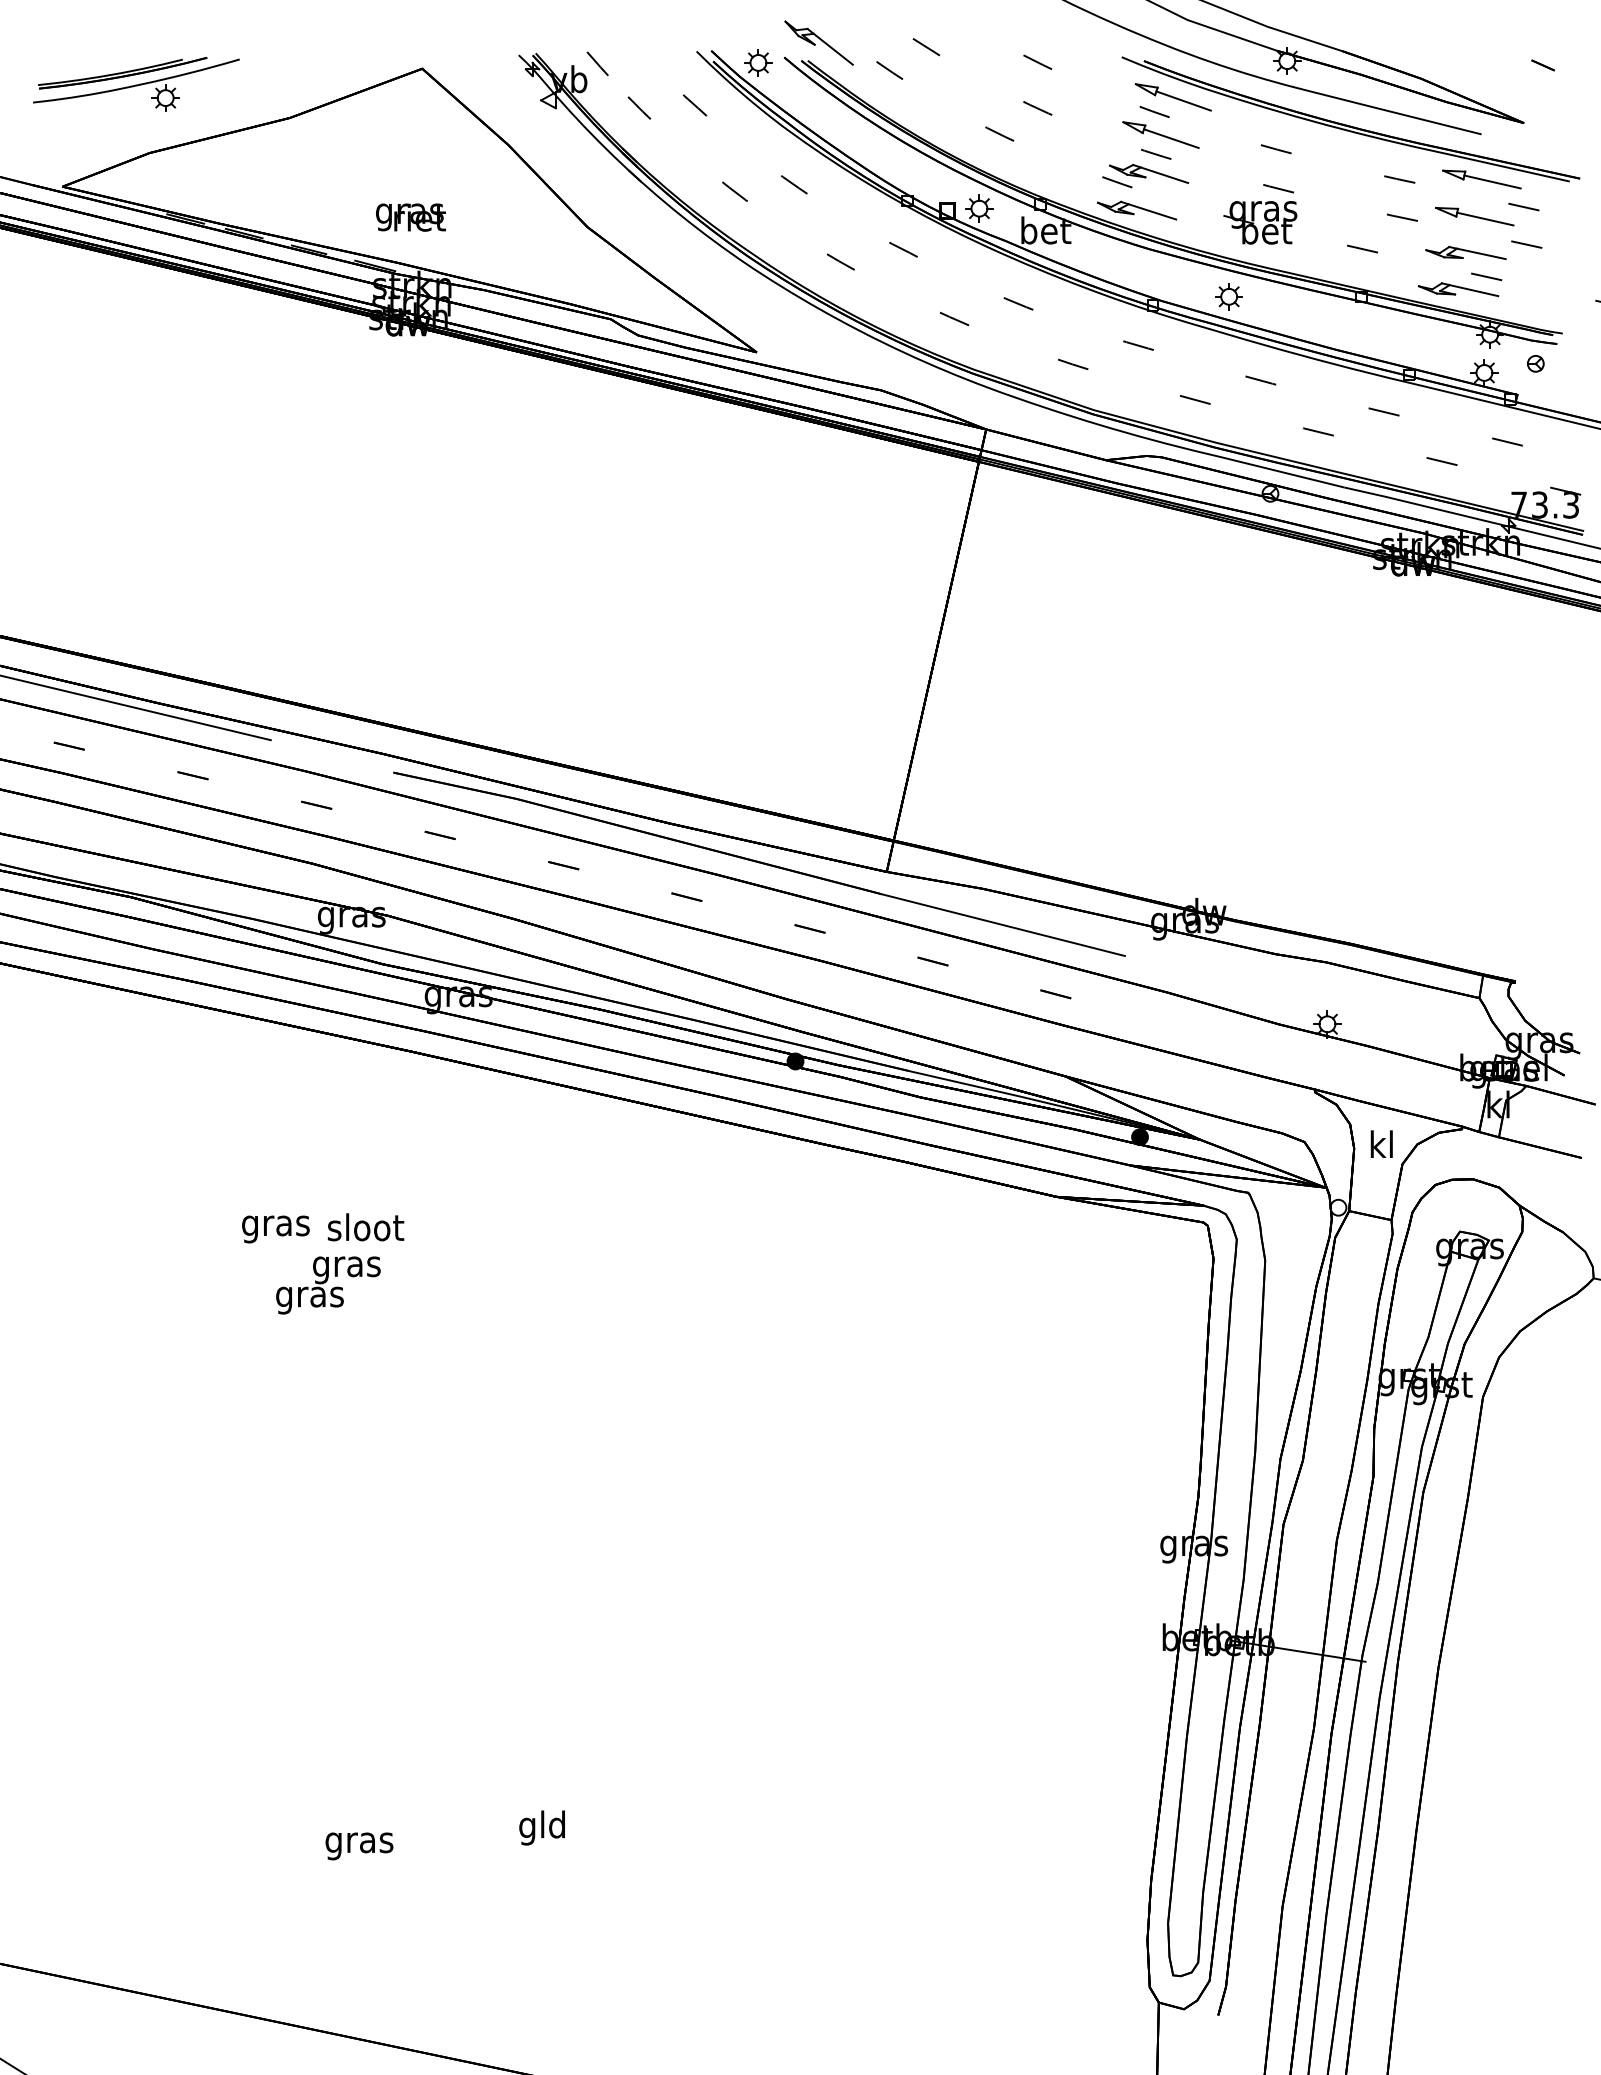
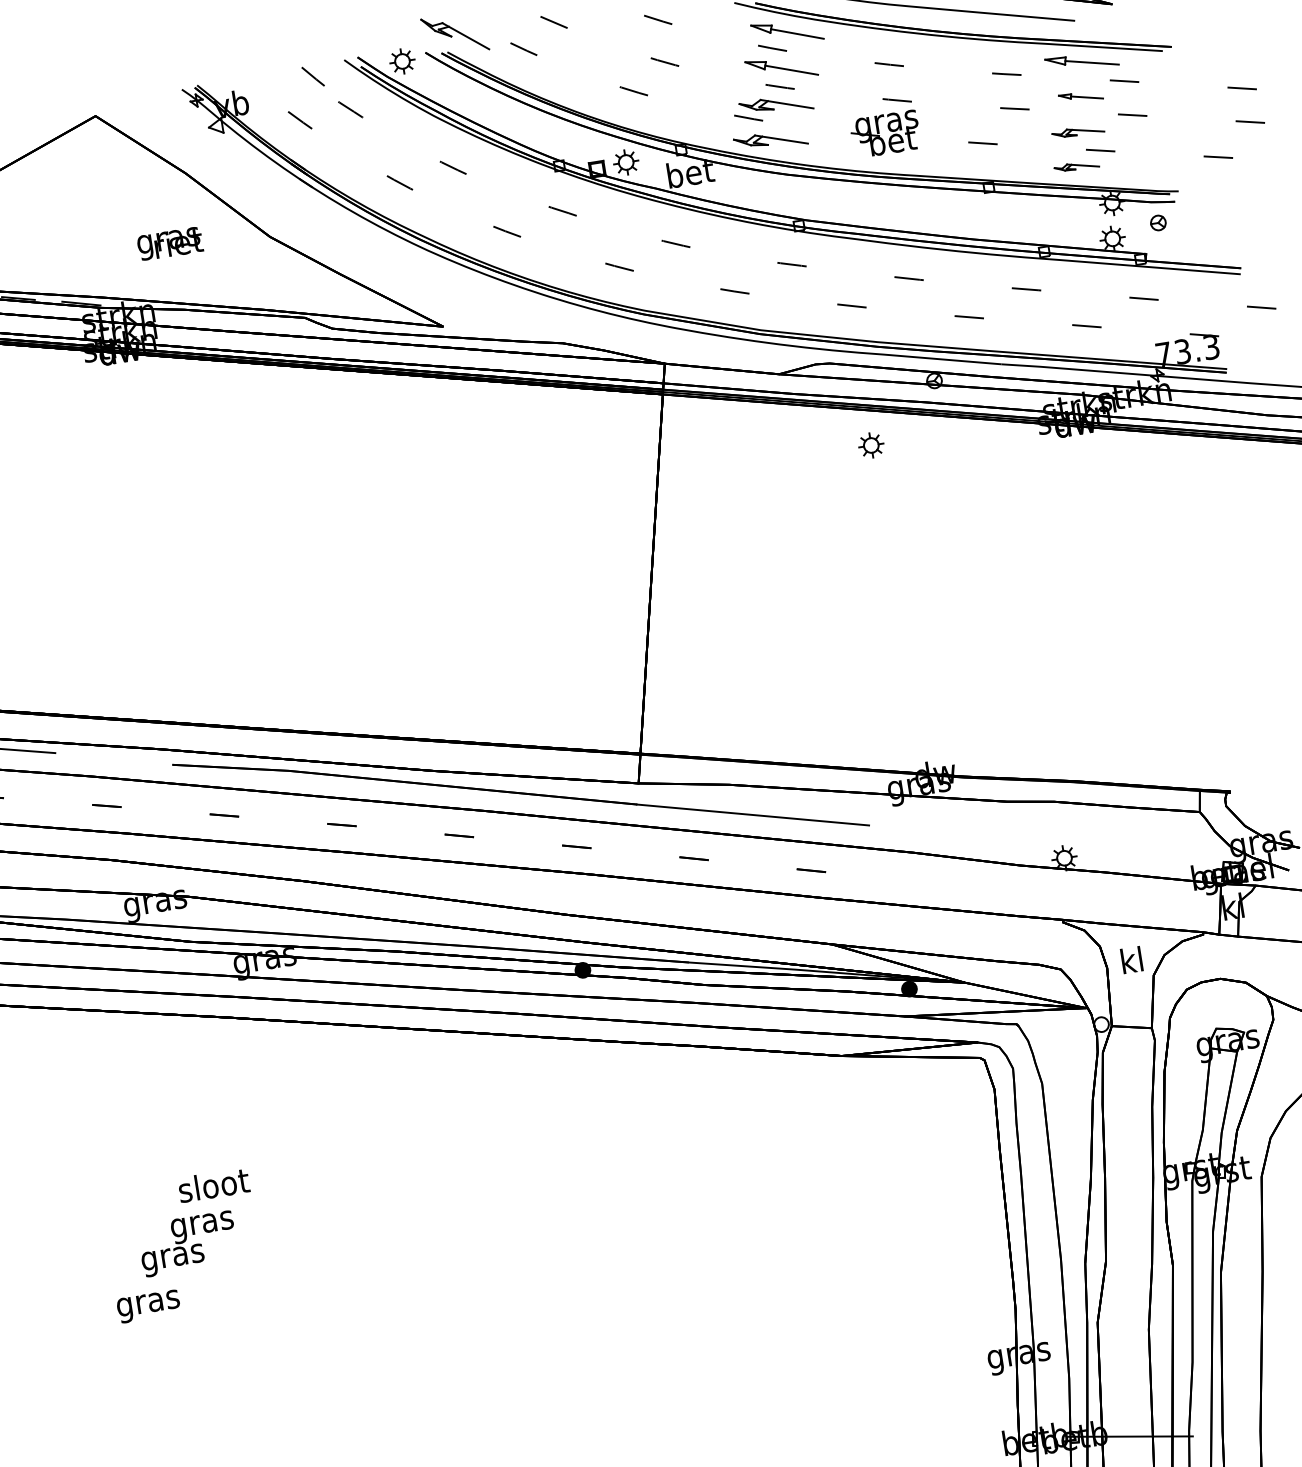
line: (597, 63) -> (312, 76), moved
part: (1474, 216) -> (1080, 97), size x0.6
text: (410, 217) -> (169, 243), moved
part: (1465, 252) -> (1077, 131), size x0.7
part: (1458, 289) -> (1076, 166), size x0.6
part: (1228, 296) -> (870, 445), moved
text: (275, 1229) -> (148, 1306), moved

